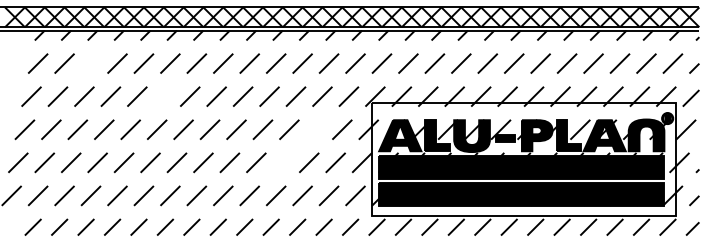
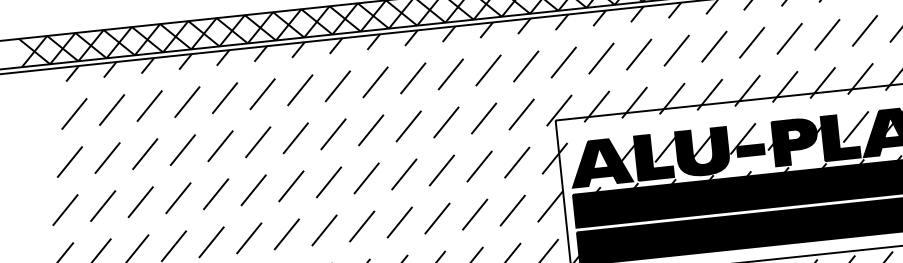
line: (90, 63) -> (148, 105), added
line: (163, 96) -> (257, 142), added
line: (315, 129) -> (479, 166), added
line: (282, 162) -> (437, 218), added

